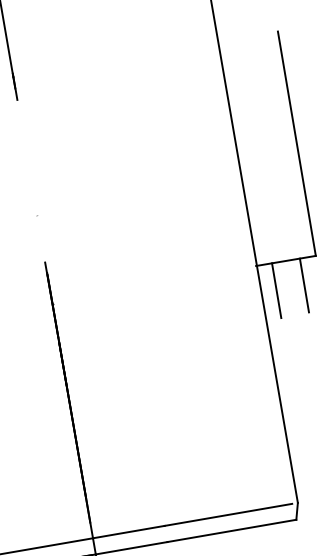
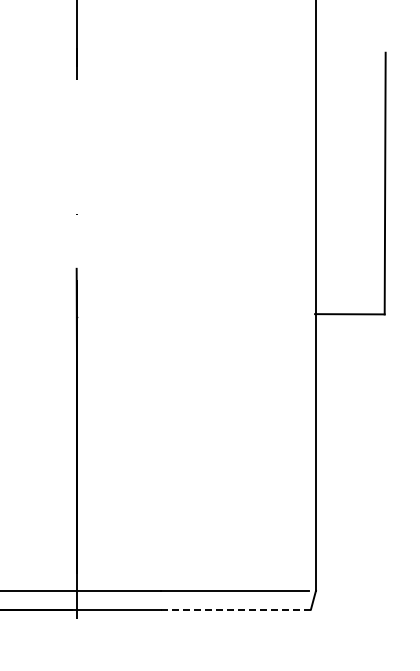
line: (303, 285) -> (365, 345), removed
line: (276, 291) -> (333, 346), removed
line: (231, 530) -> (235, 609), solid -> dashed

